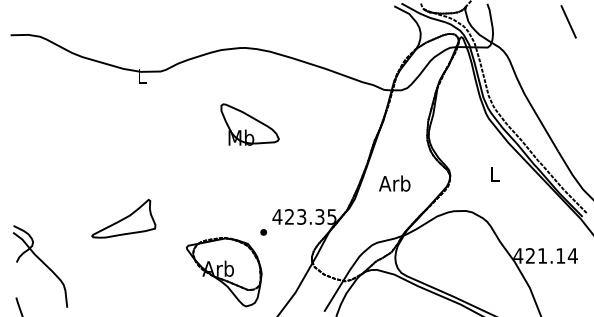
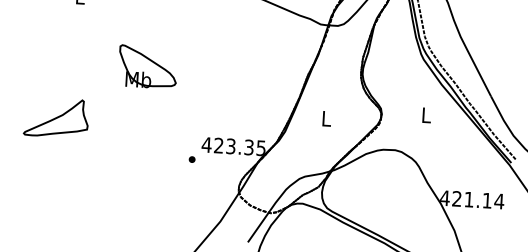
part: (249, 124) -> (147, 66), moved
text: (394, 183) -> (325, 118), Arb -> L
part: (123, 218) -> (56, 117), moved
part: (223, 272) -> (149, 197), removed

